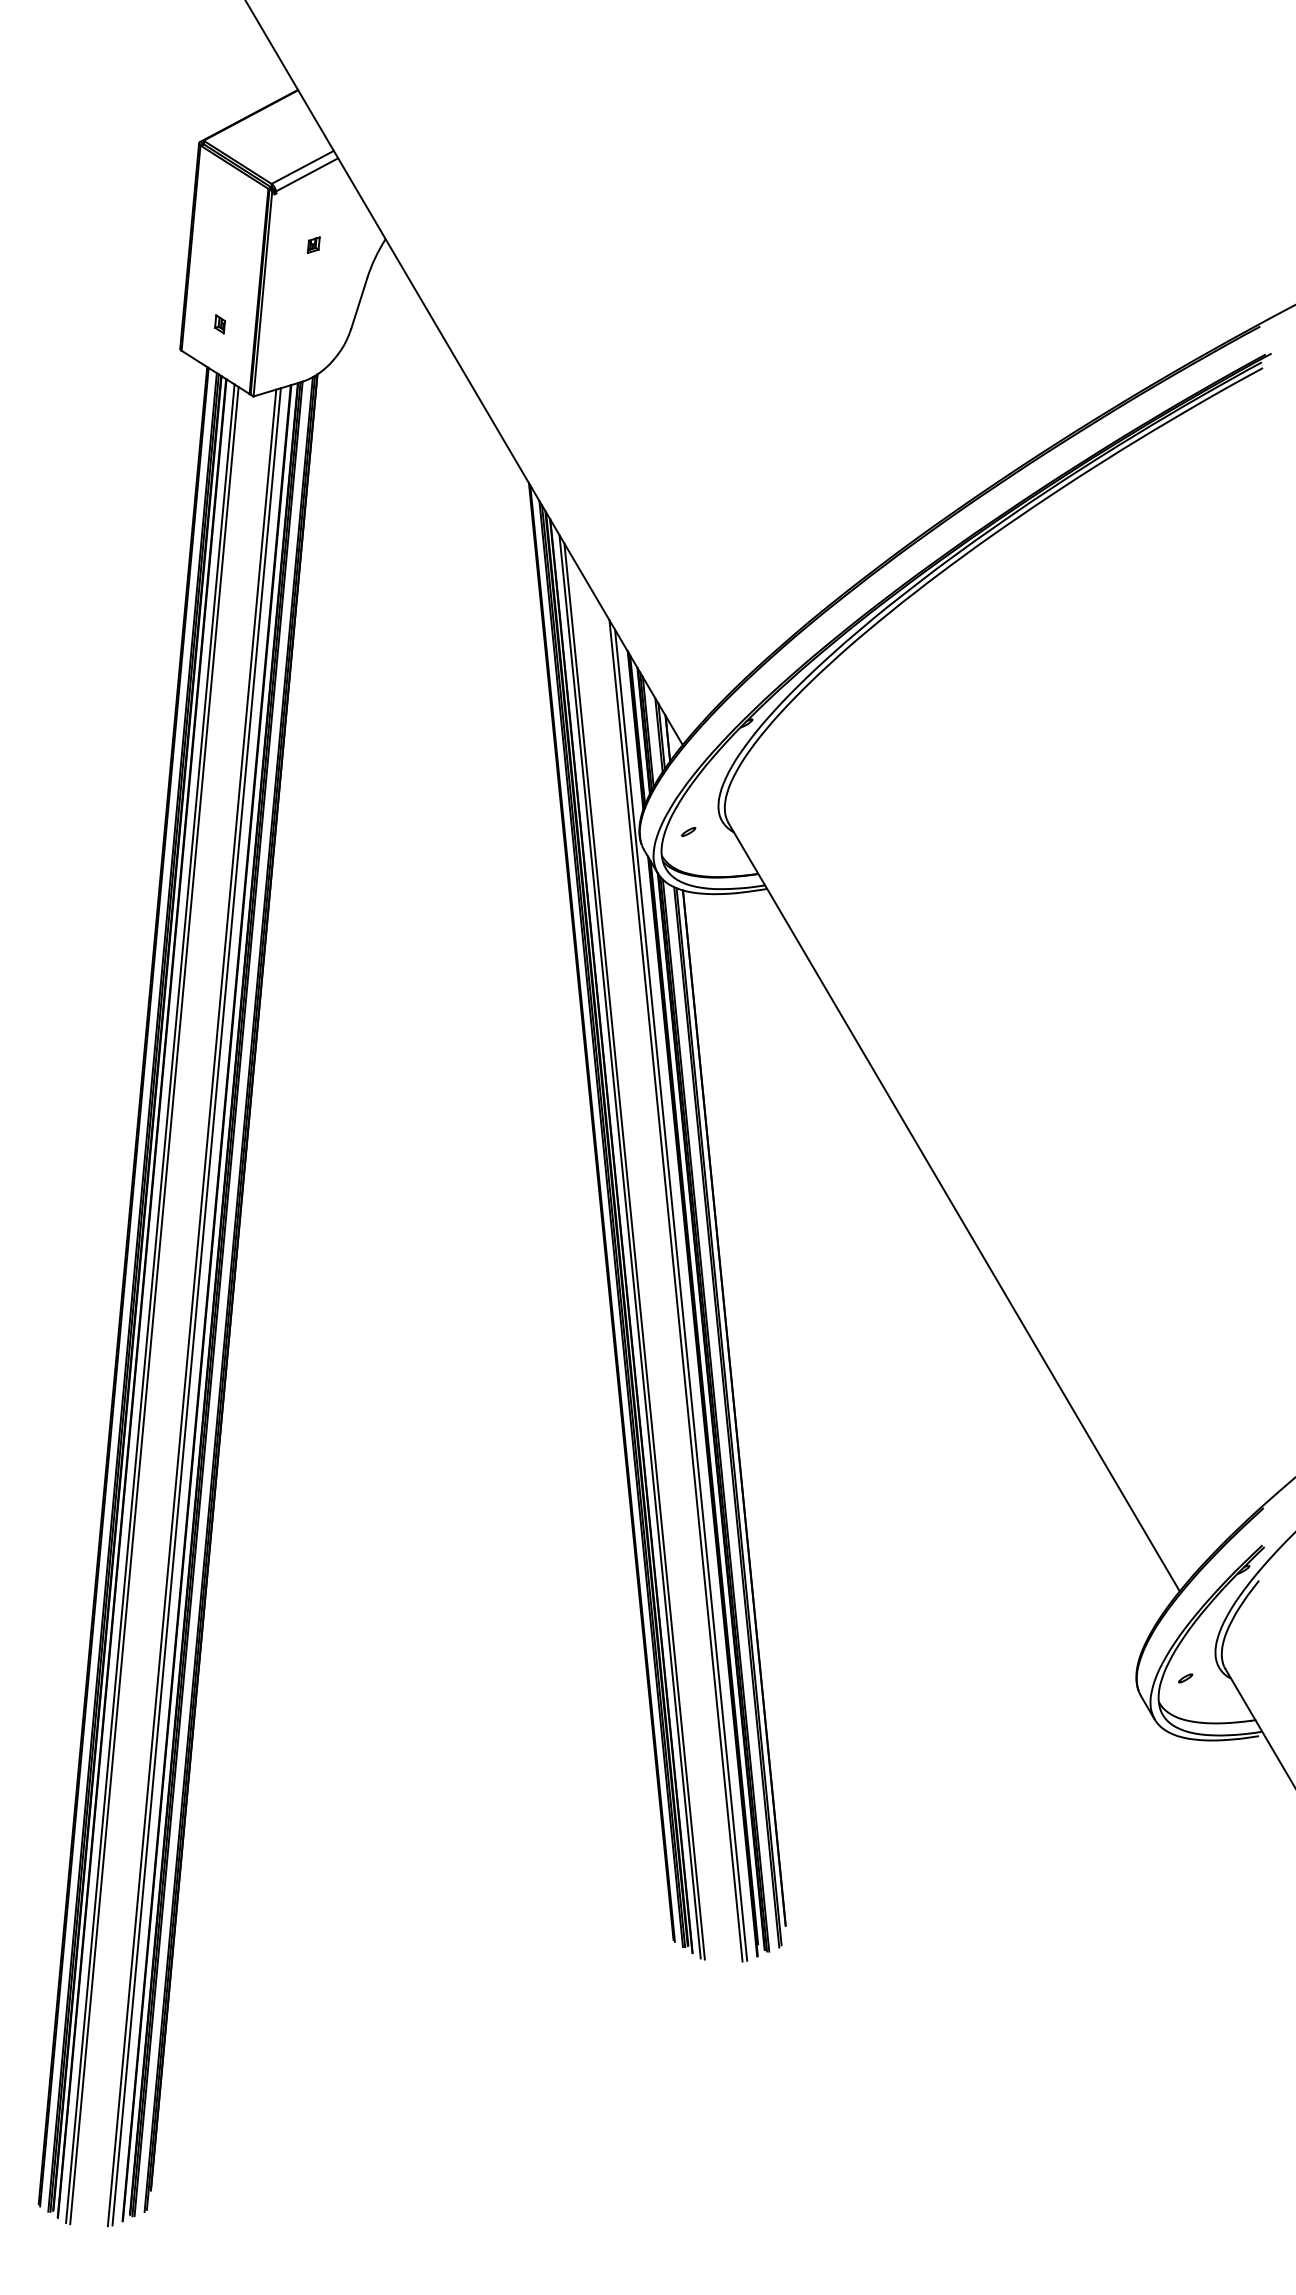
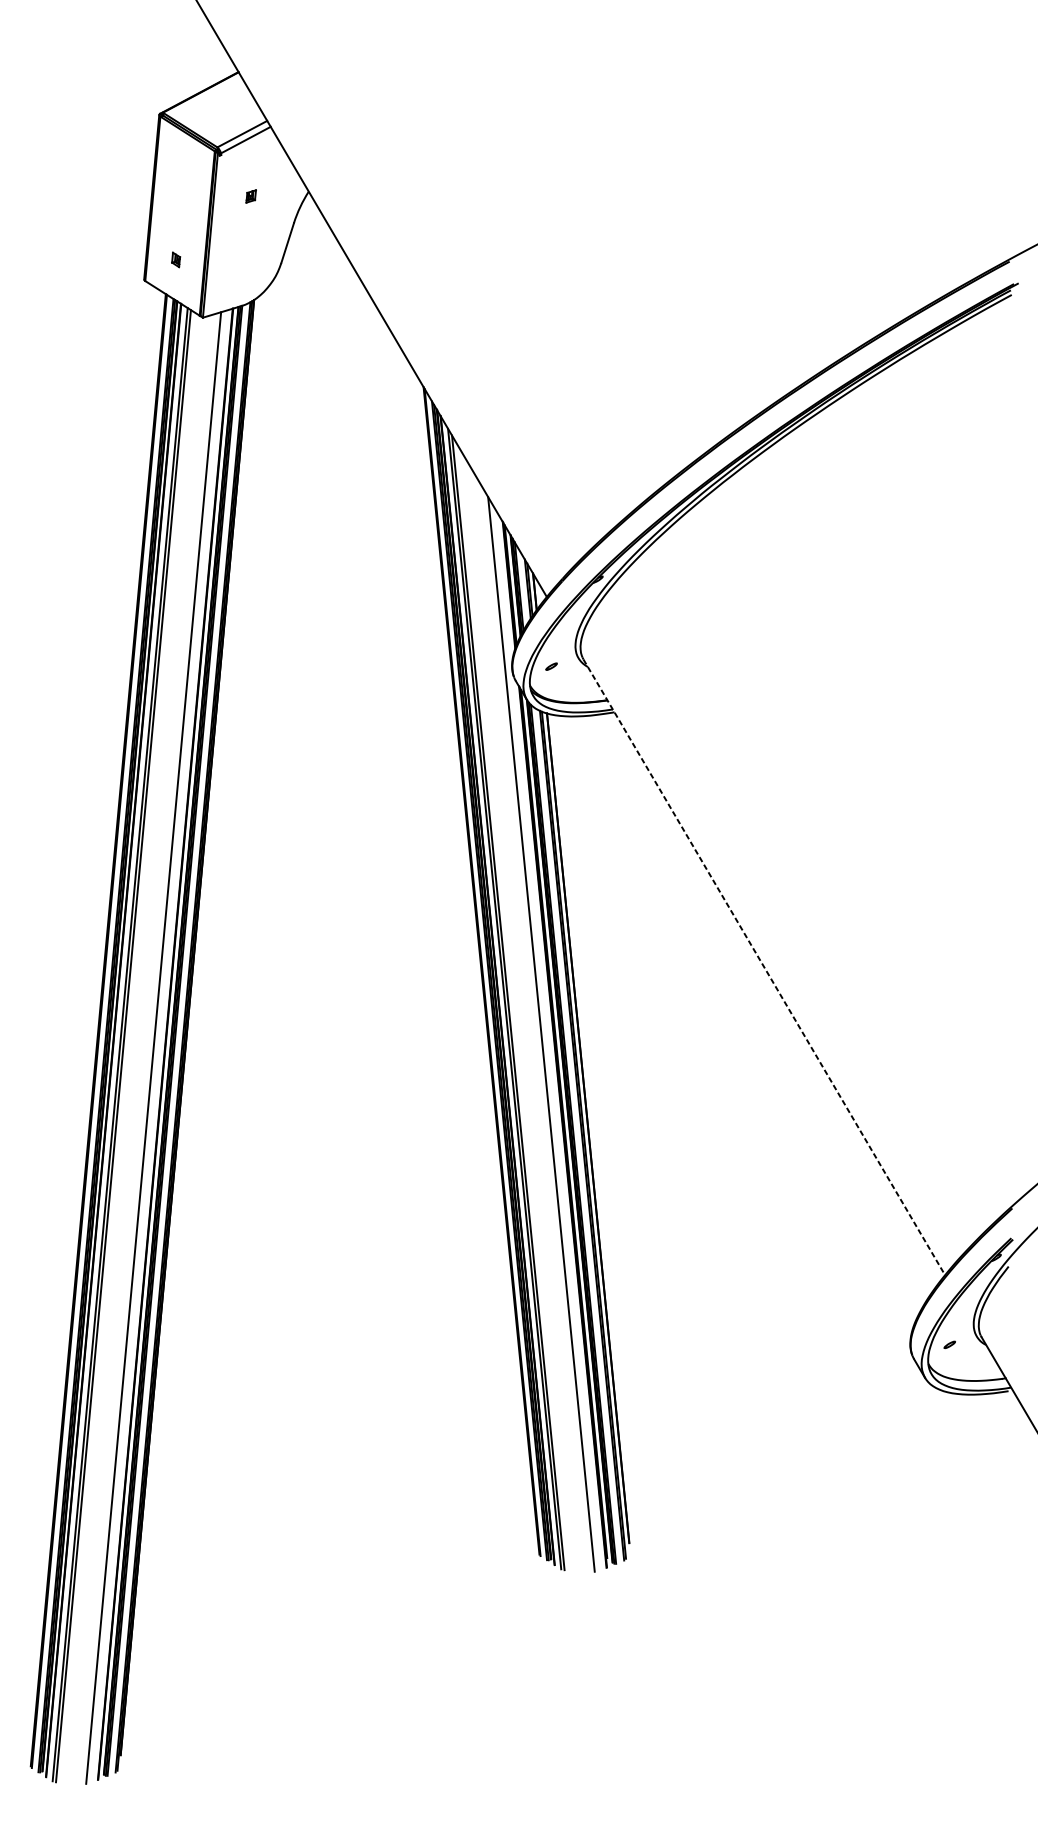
line: (954, 1207) -> (764, 967), solid -> dashed
line: (681, 1294) -> (545, 1037), removed
line: (196, 1306) -> (157, 1046), removed

